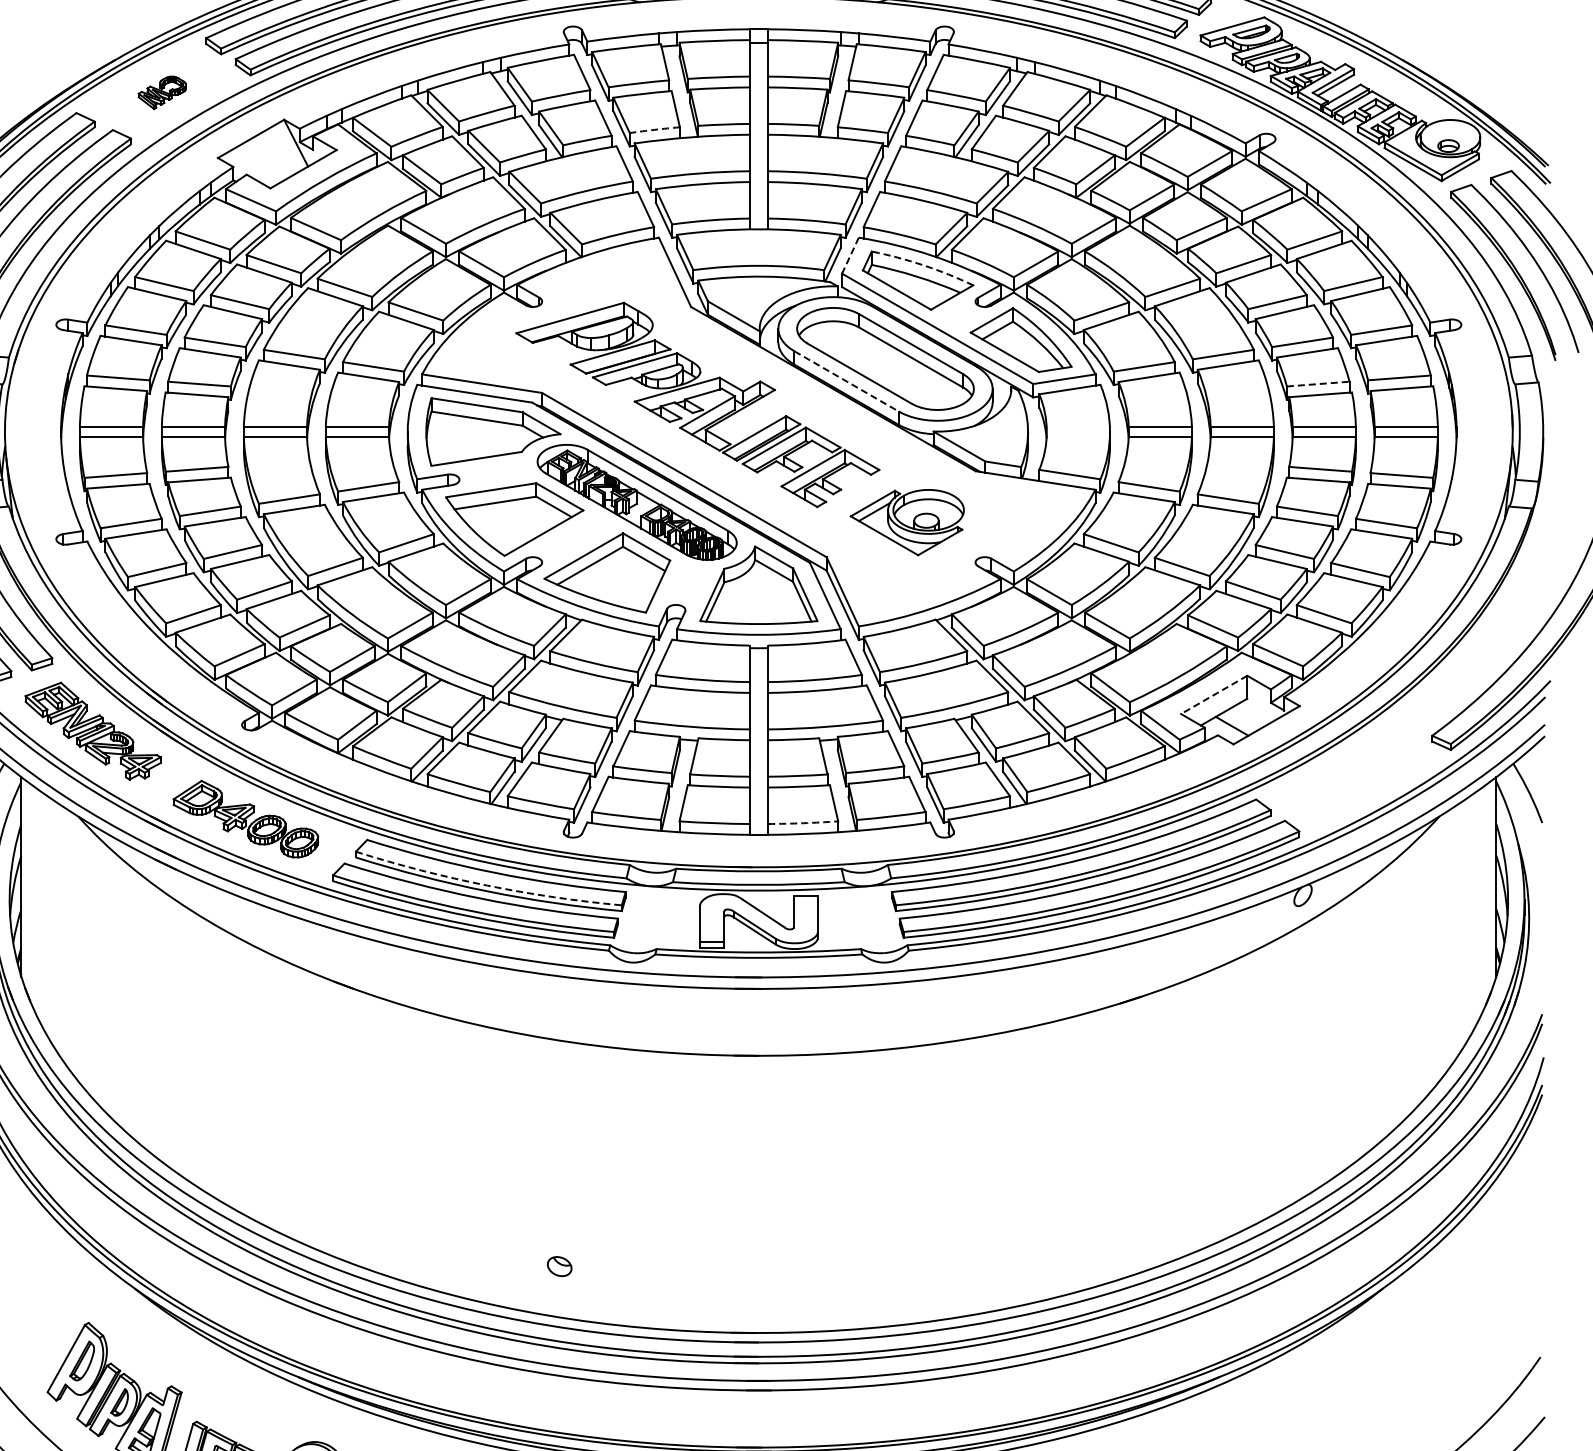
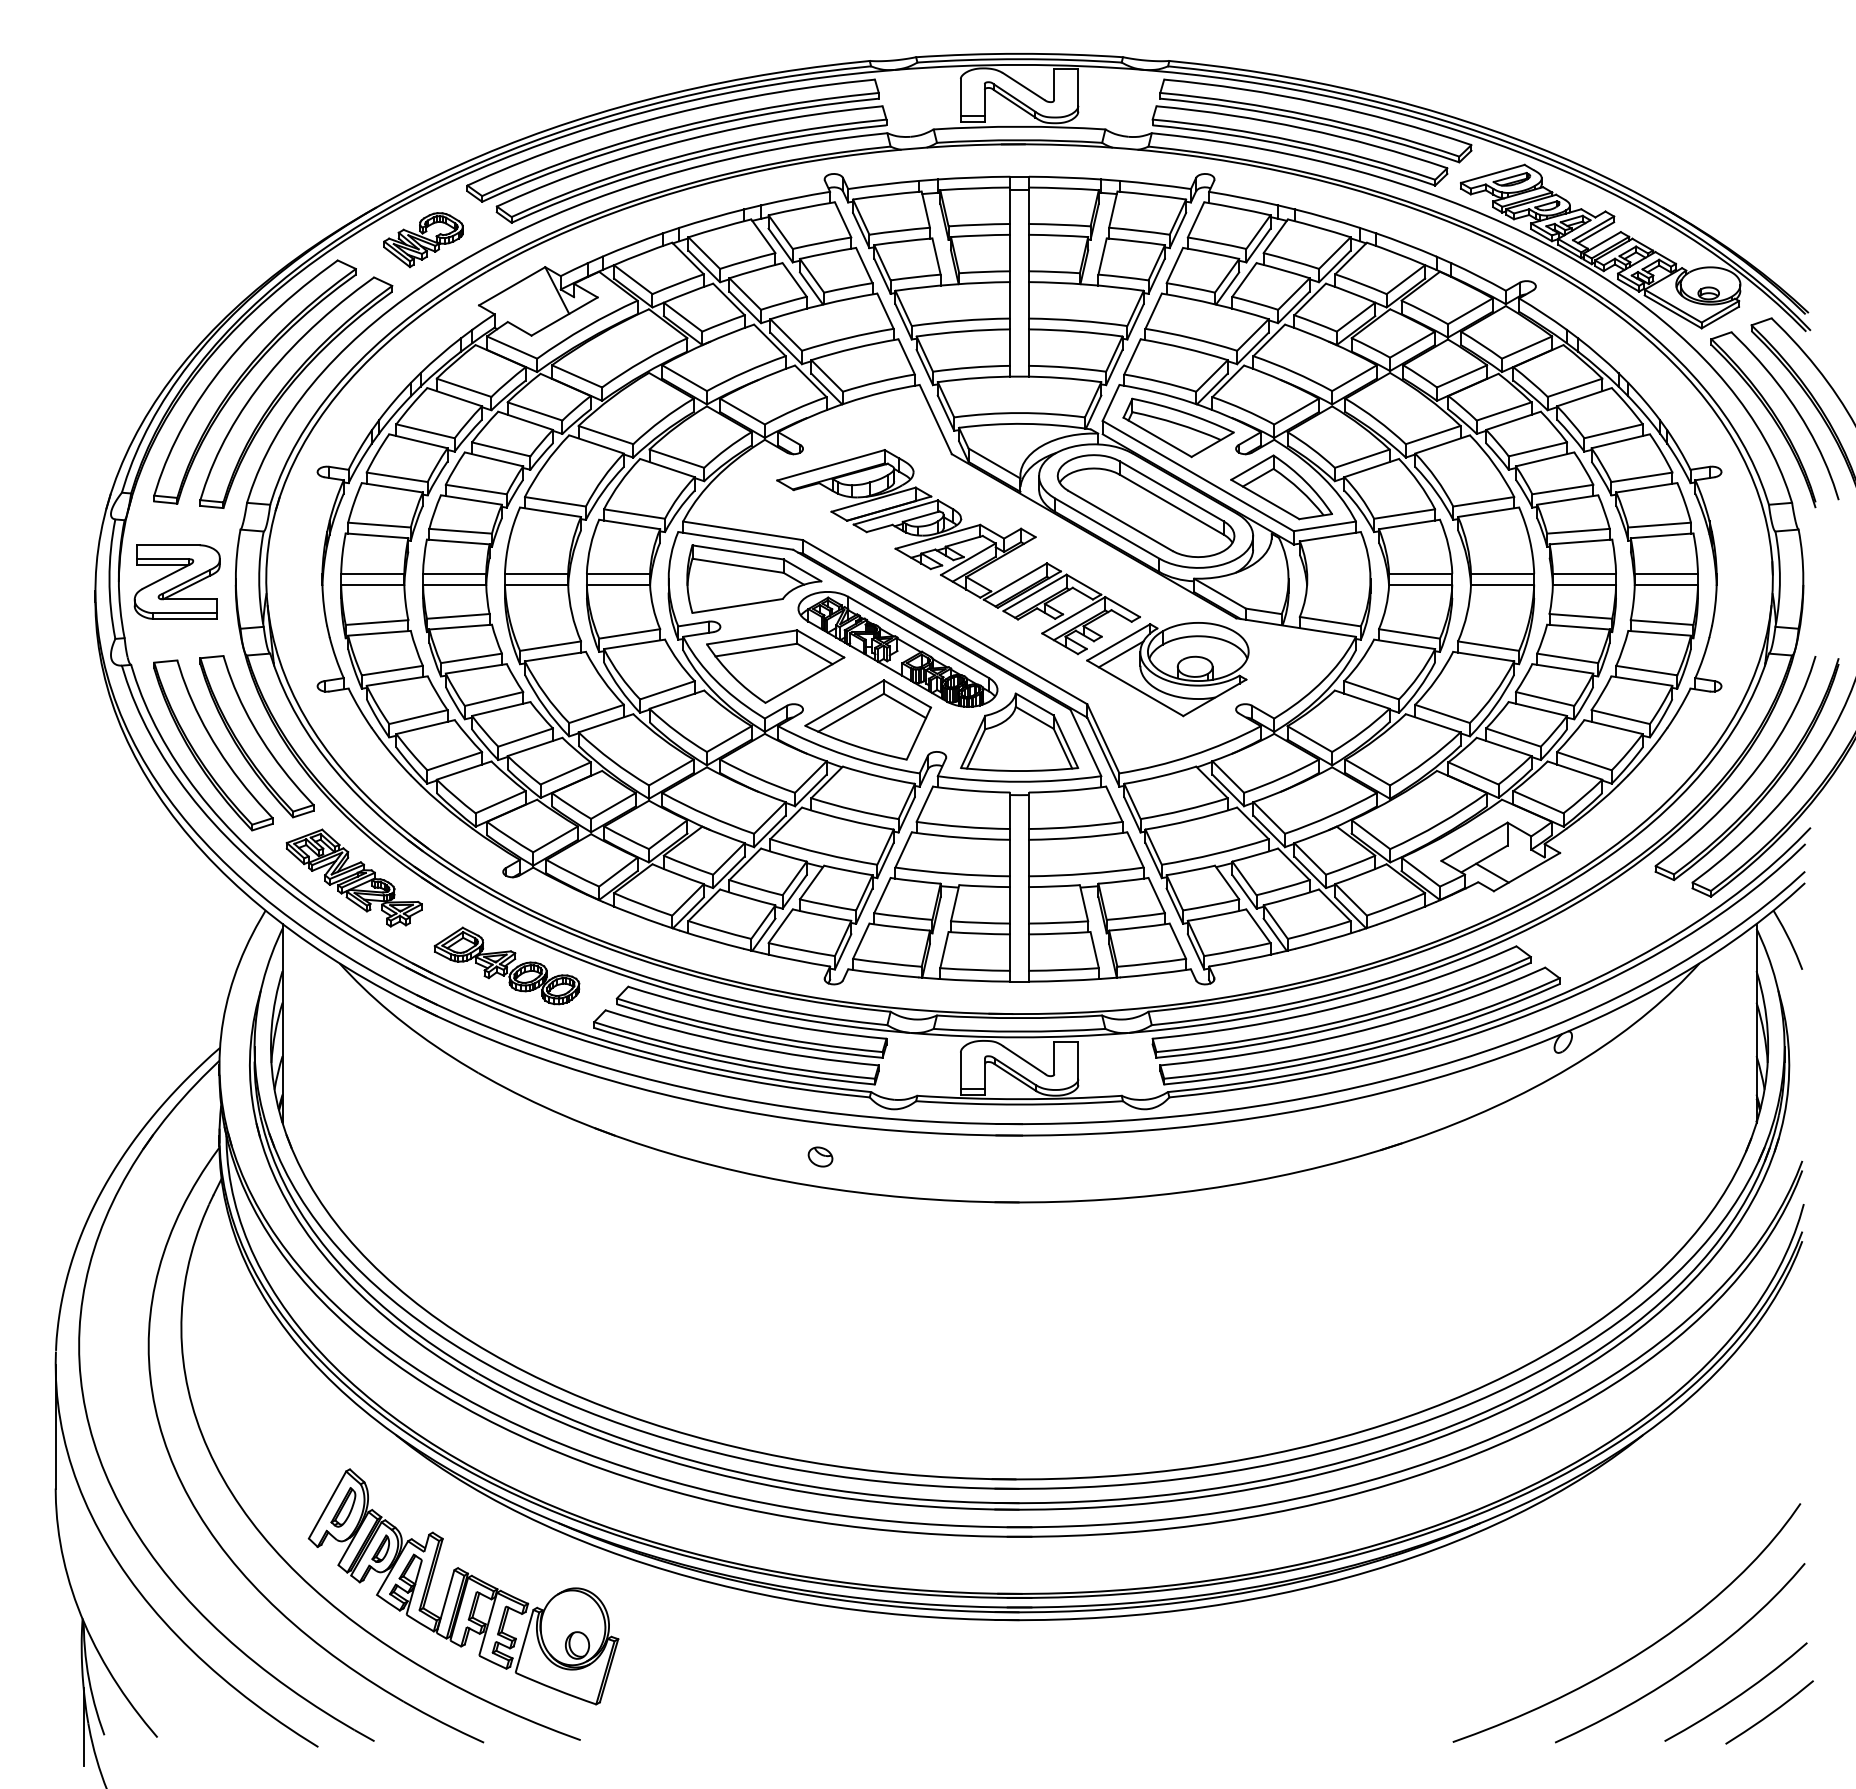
part: (162, 93) -> (423, 240), size x1.67
arc: (654, 130) -> (915, 277), dashed -> solid
line: (850, 255) -> (1111, 402), dashed -> solid
arc: (923, 265) -> (1184, 412), dashed -> solid
line: (846, 381) -> (1107, 528), dashed -> solid
line: (1318, 384) -> (1578, 531), dashed -> solid
part: (906, 522) -> (1167, 669), size x1.43
part: (1492, 625) -> (1752, 772), added
line: (1214, 695) -> (1474, 842), dashed -> solid
arc: (802, 823) -> (1063, 970), dashed -> solid
arc: (487, 885) -> (748, 1032), dashed -> solid
part: (559, 1266) -> (820, 1156), moved

